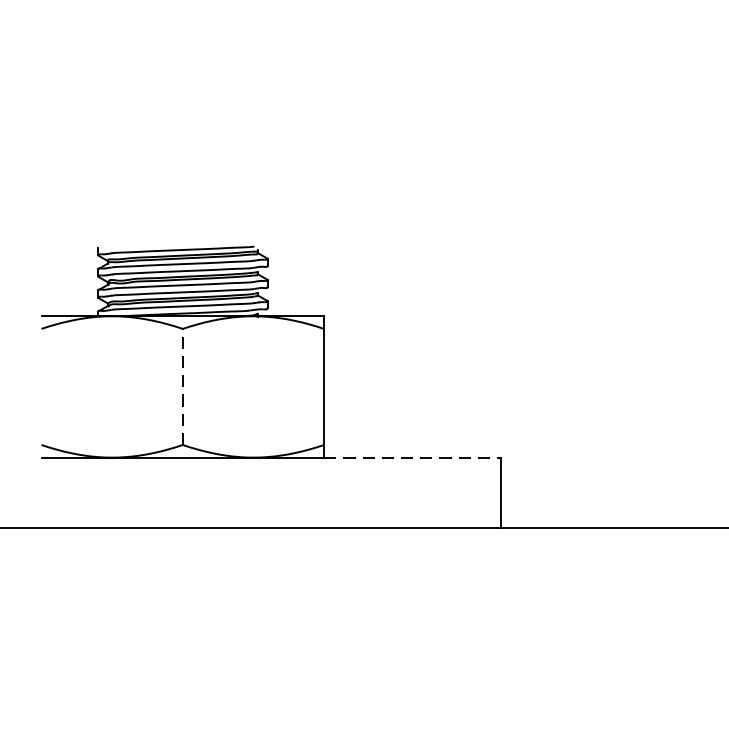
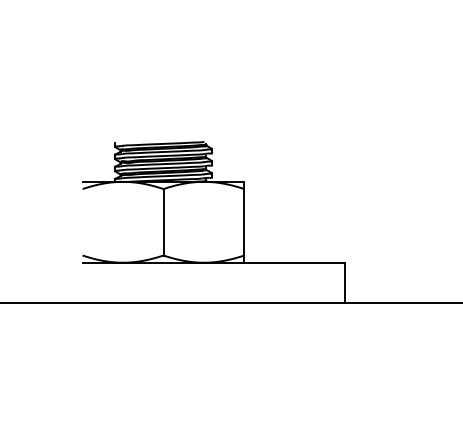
line: (182, 385) -> (163, 221), dashed -> solid
line: (411, 457) -> (294, 262), dashed -> solid

